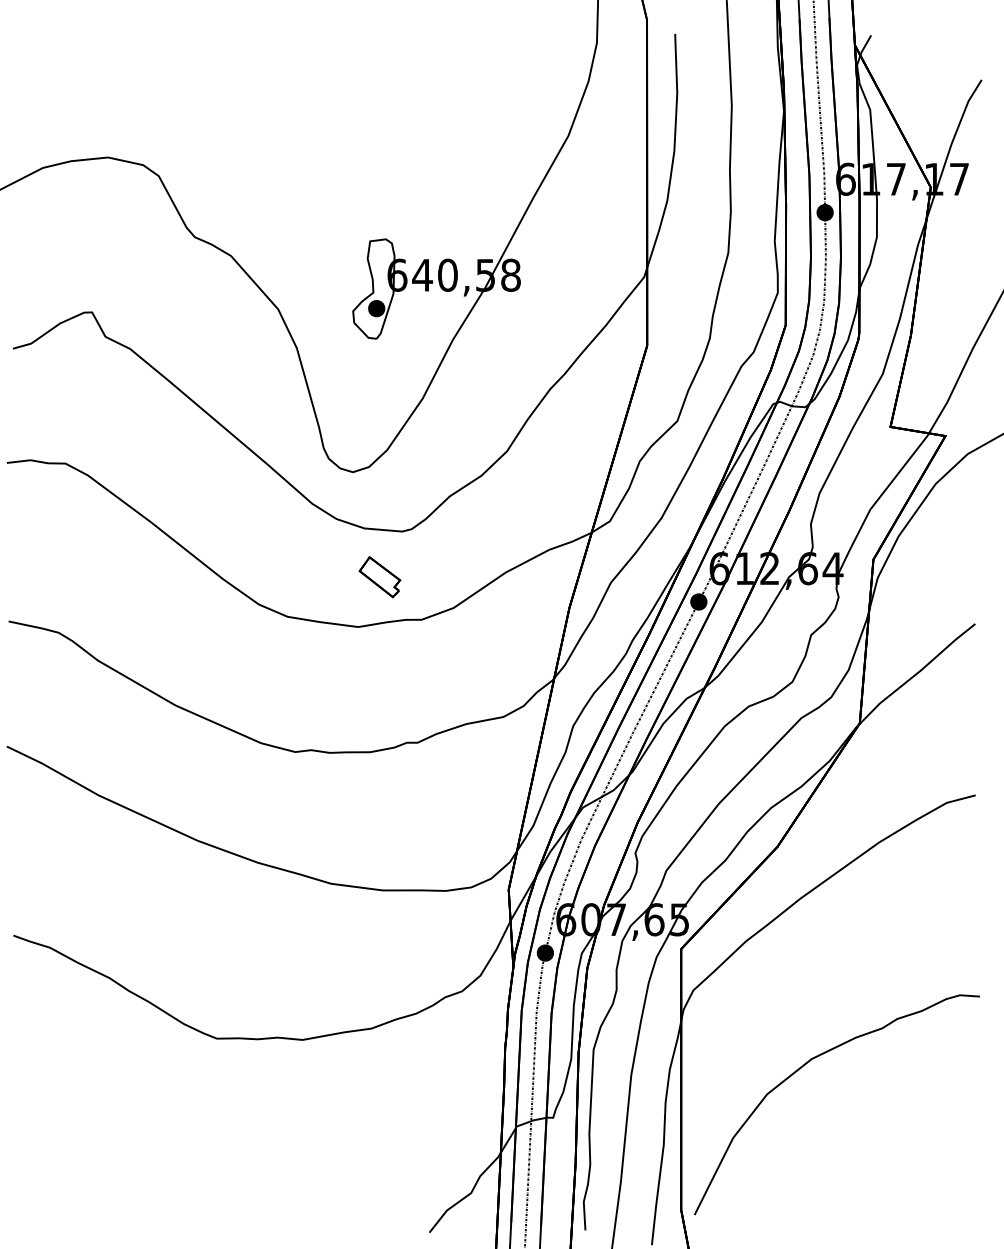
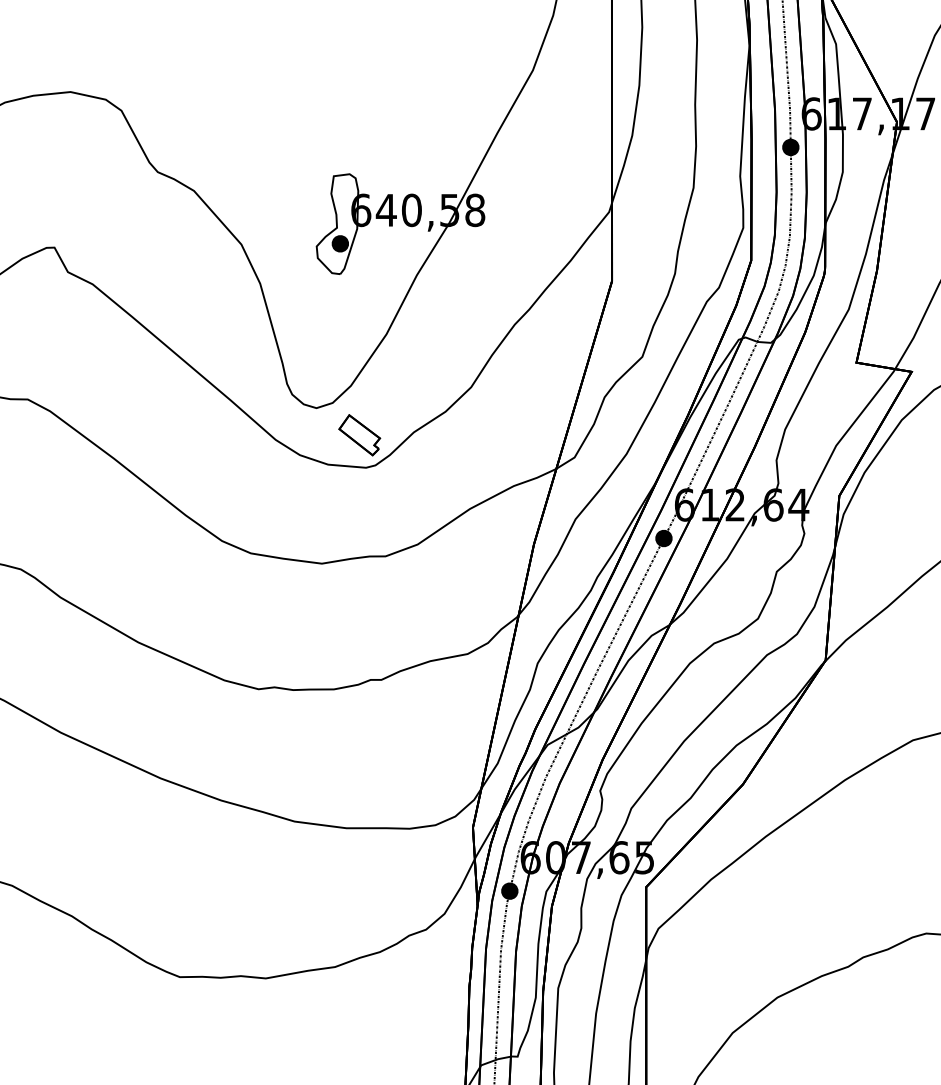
part: (379, 577) -> (359, 435), moved

